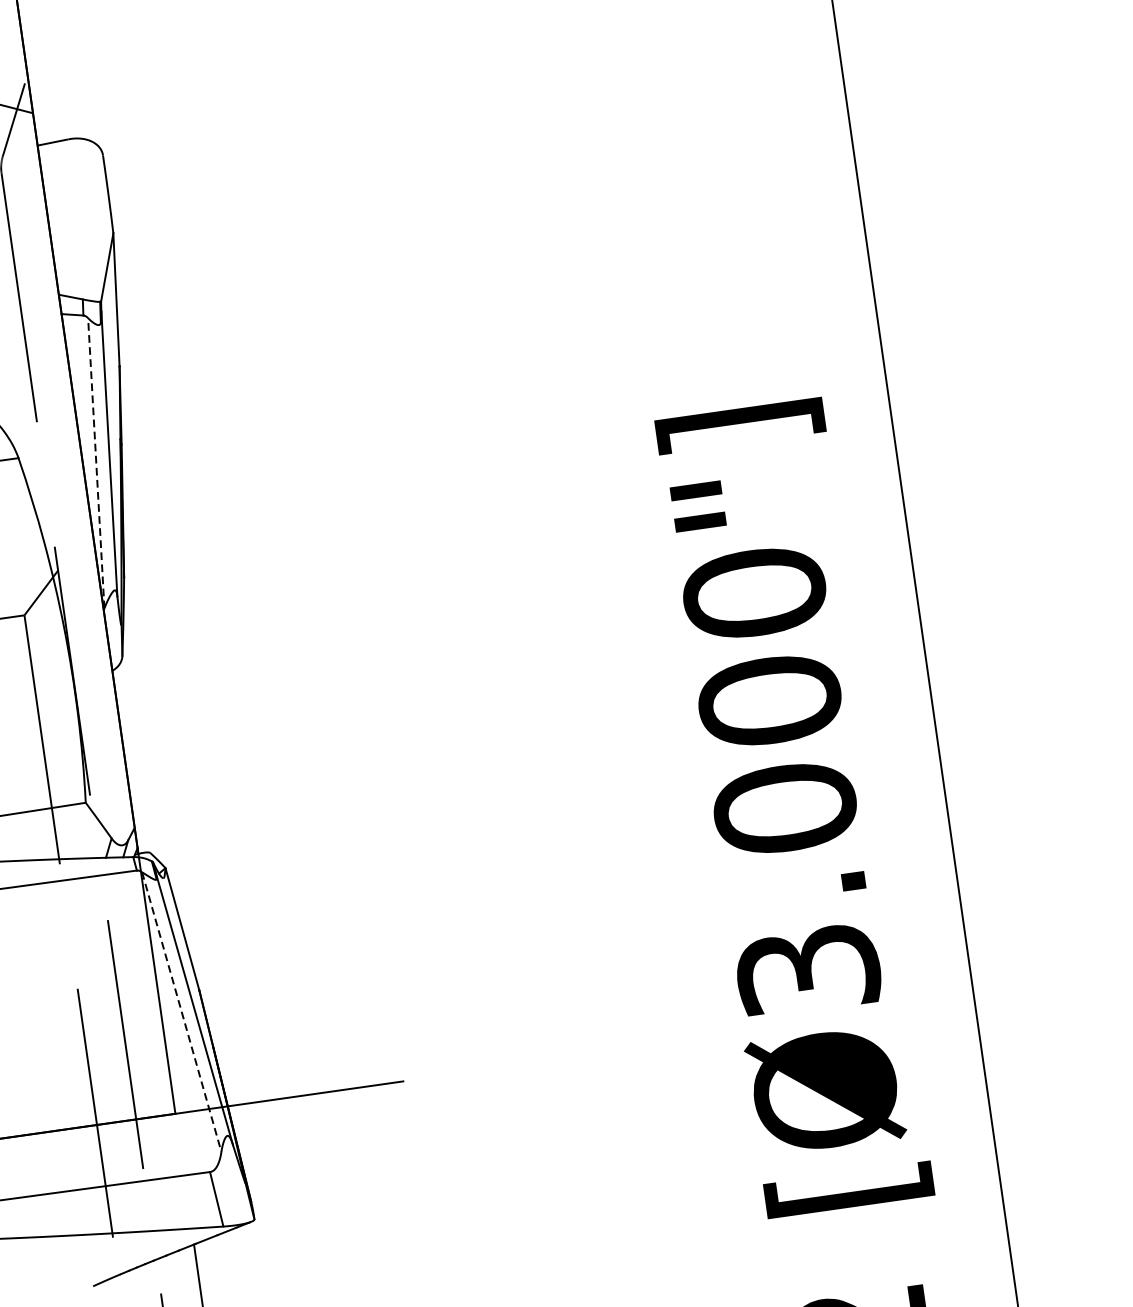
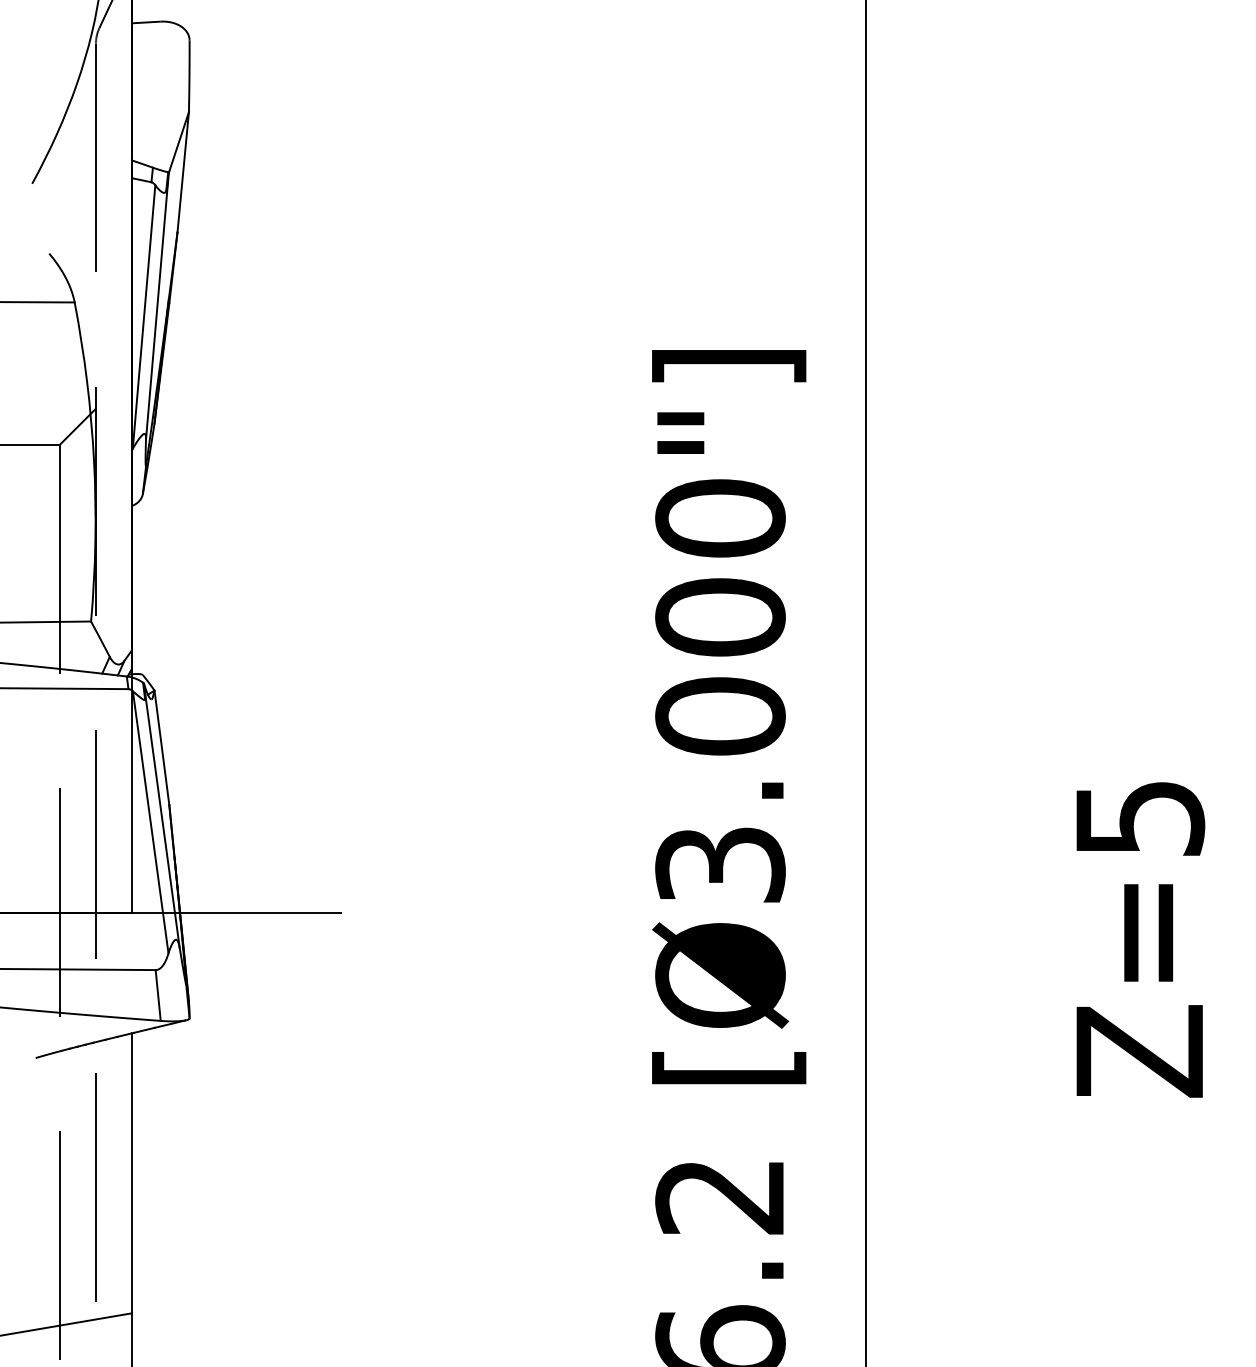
line: (96, 462) -> (144, 316), dashed -> solid
line: (181, 1012) -> (150, 822), dashed -> solid

